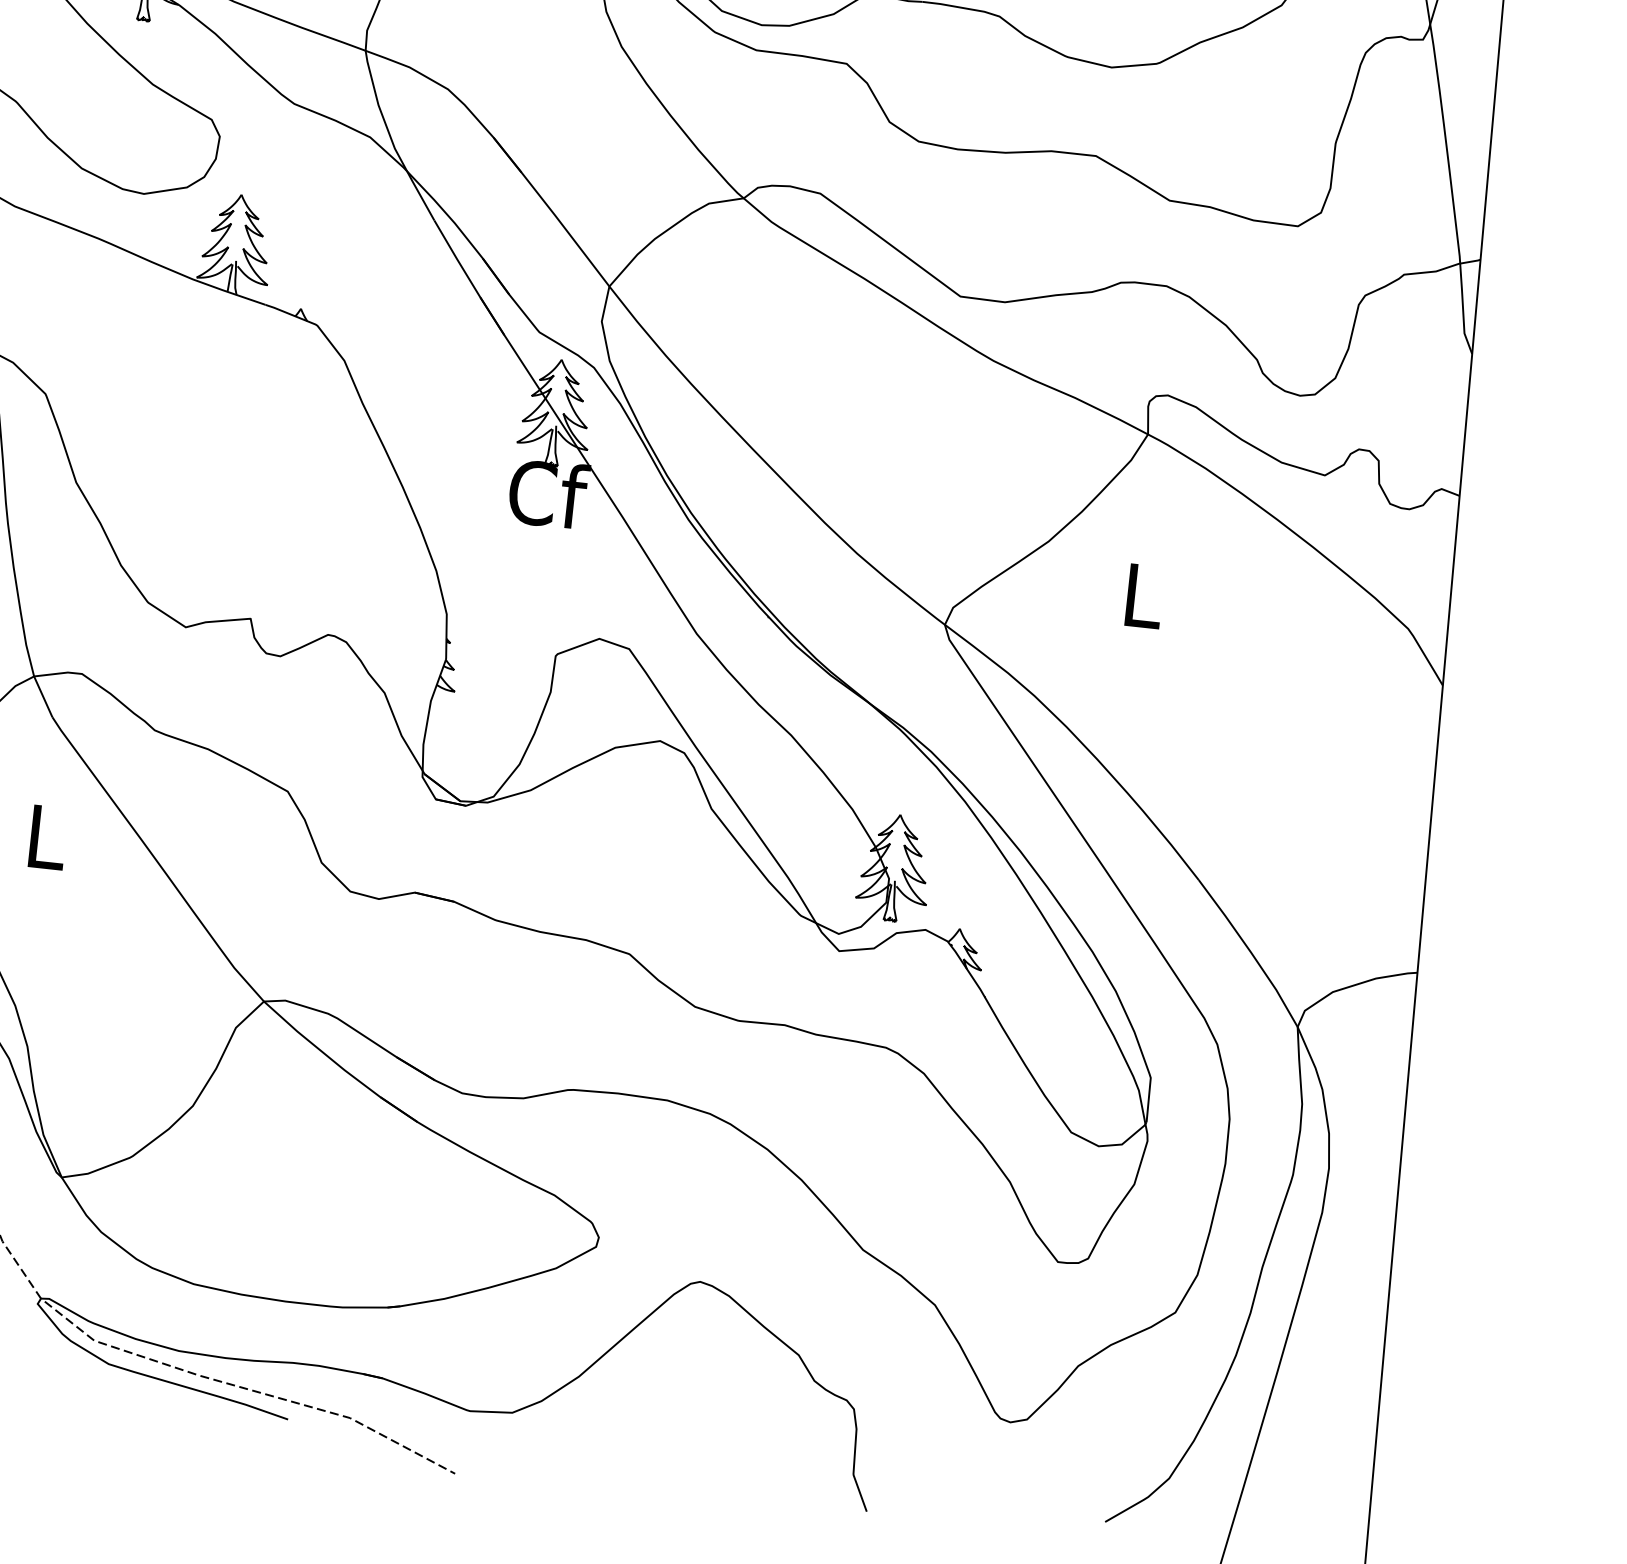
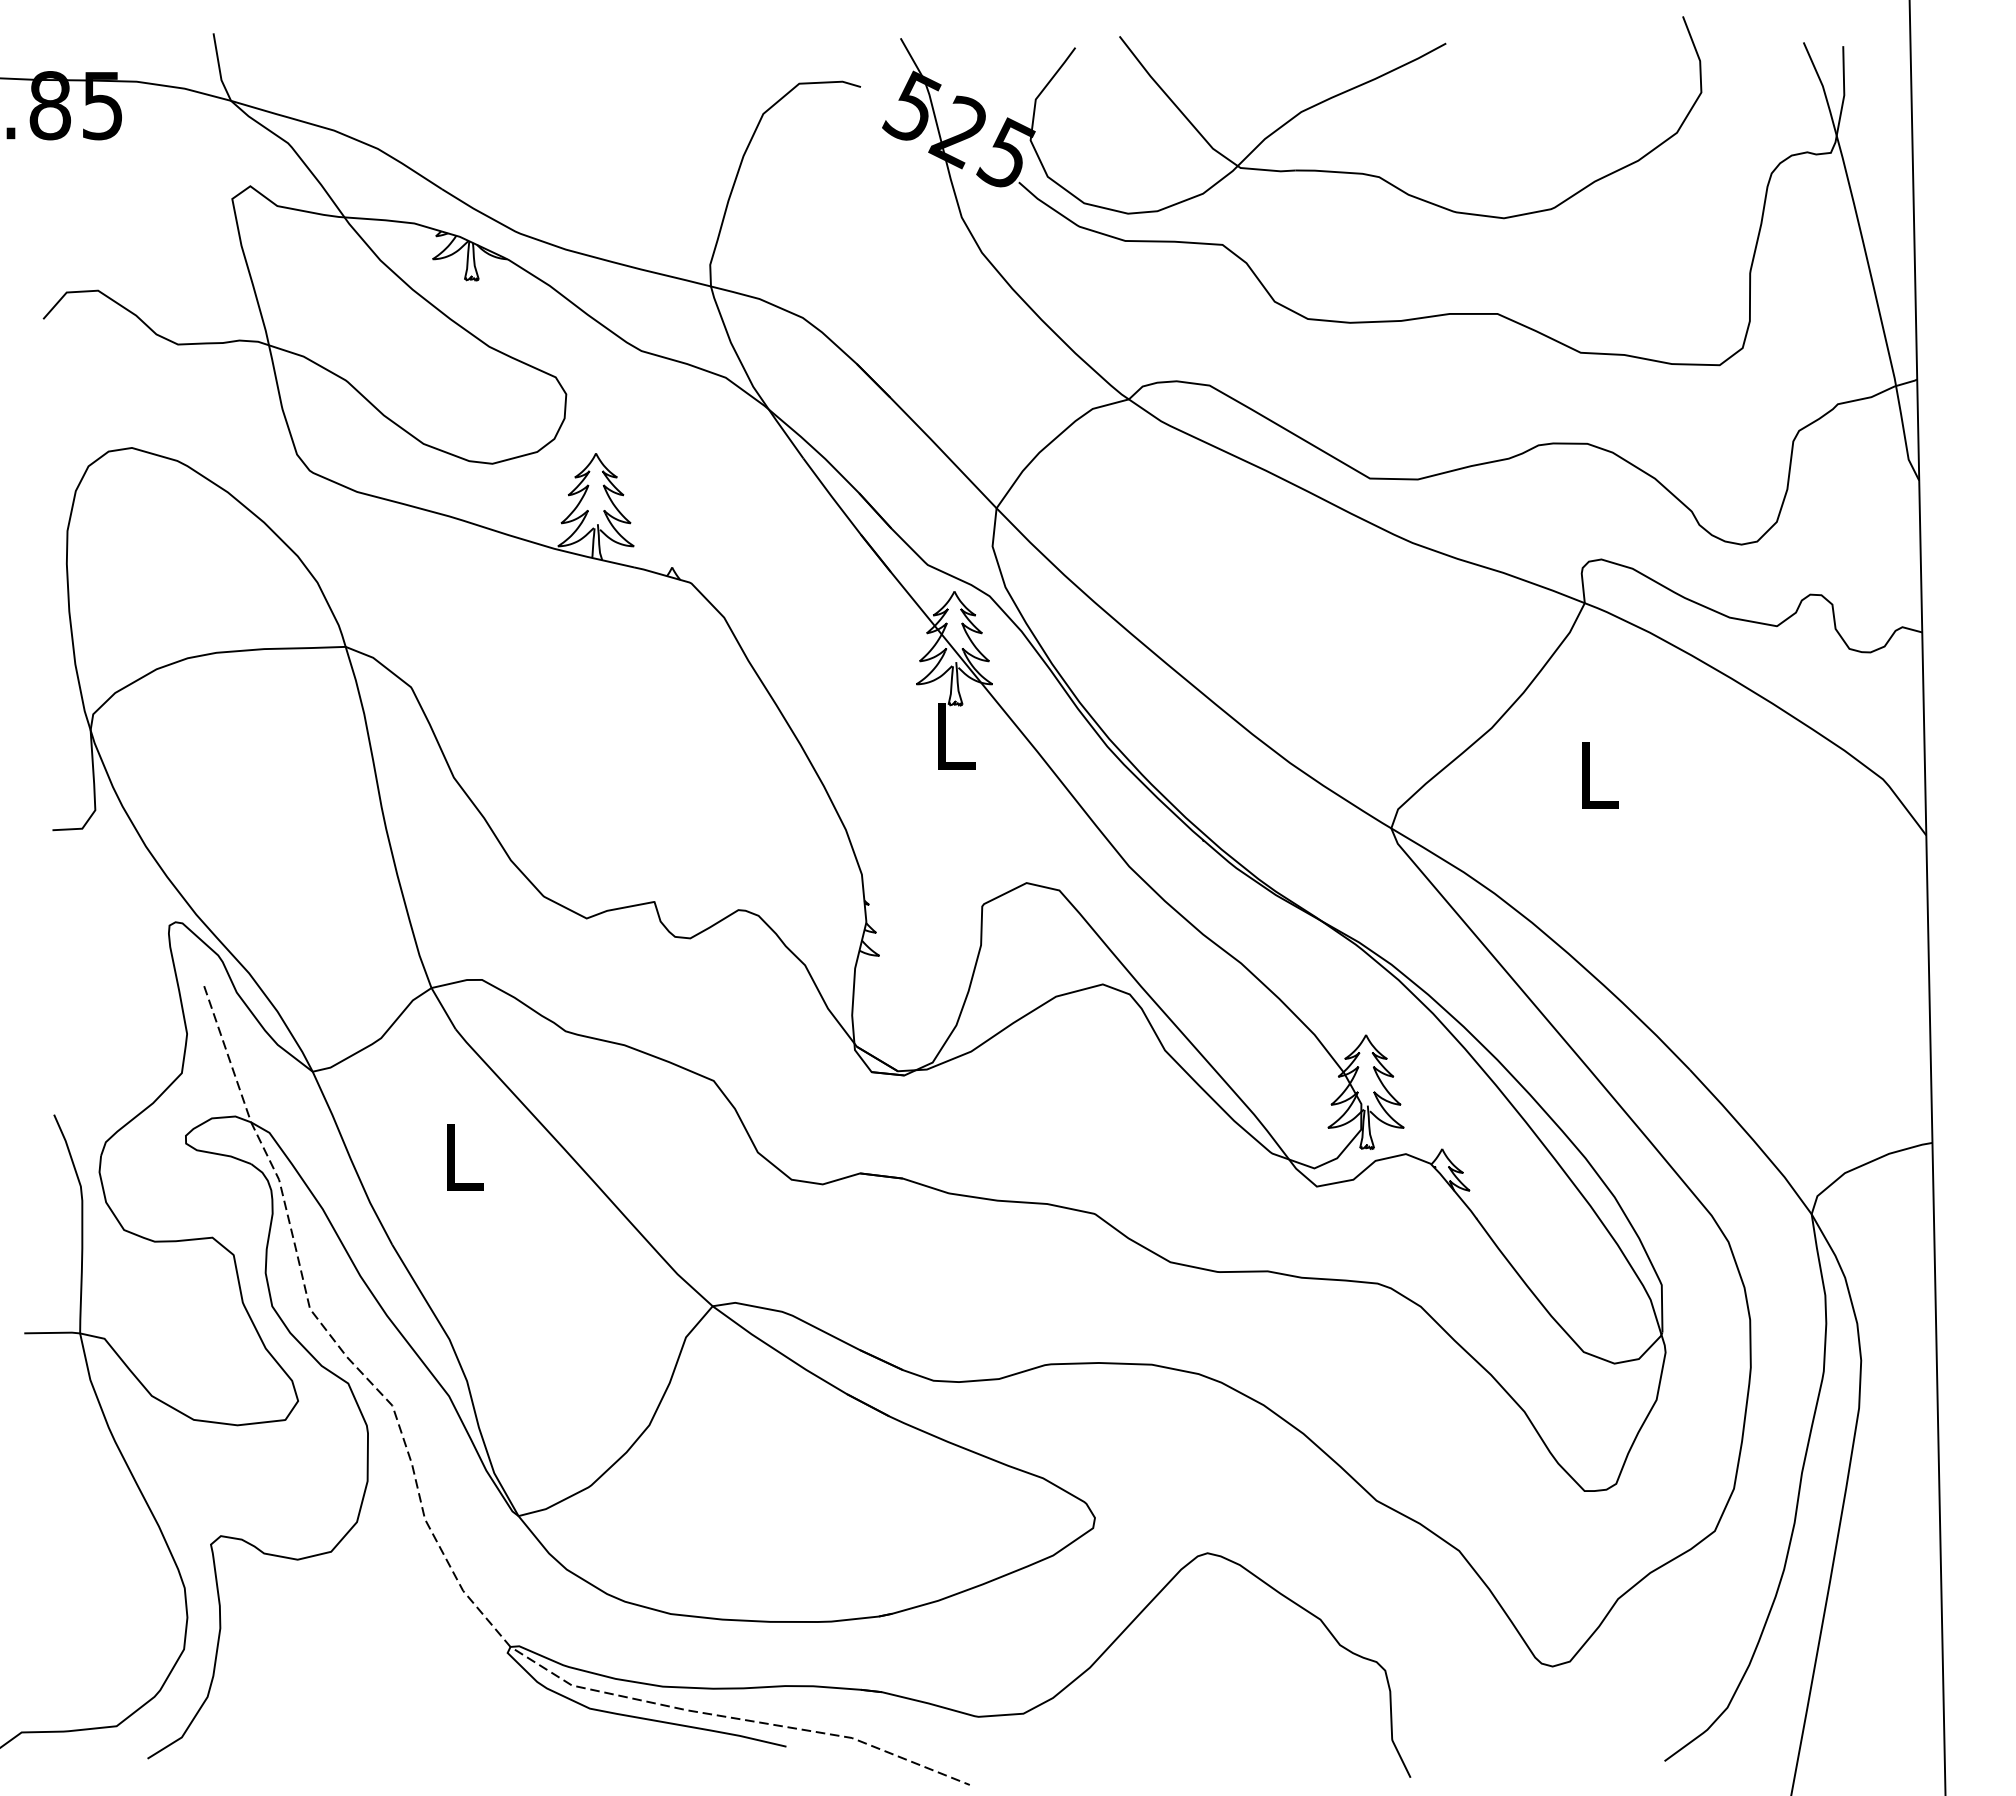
text: (549, 493) -> (956, 734), Cf -> L

